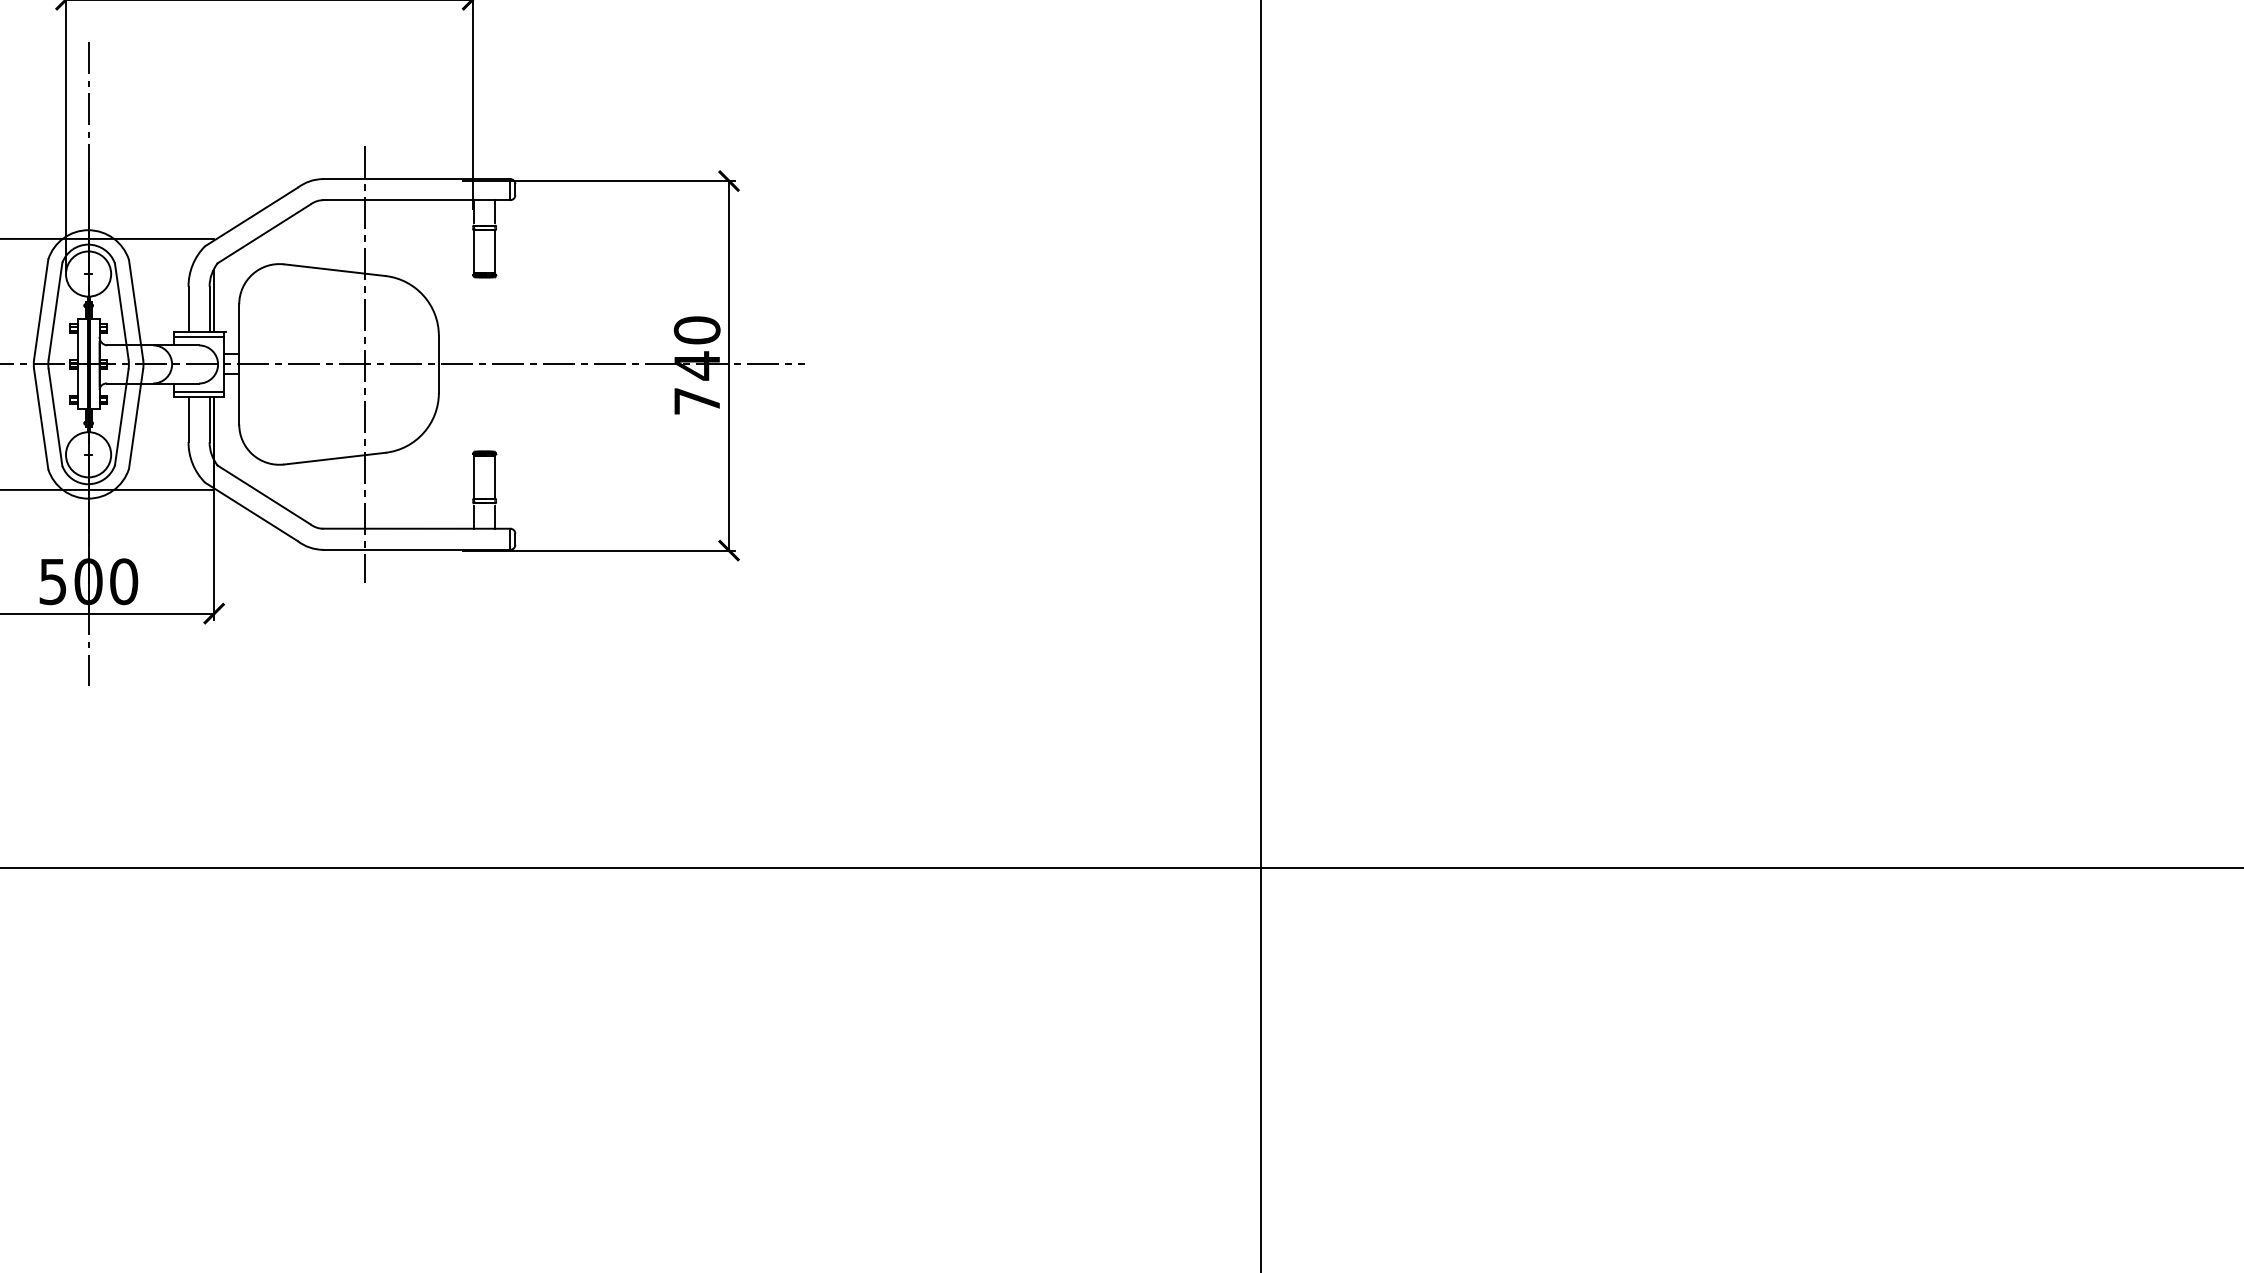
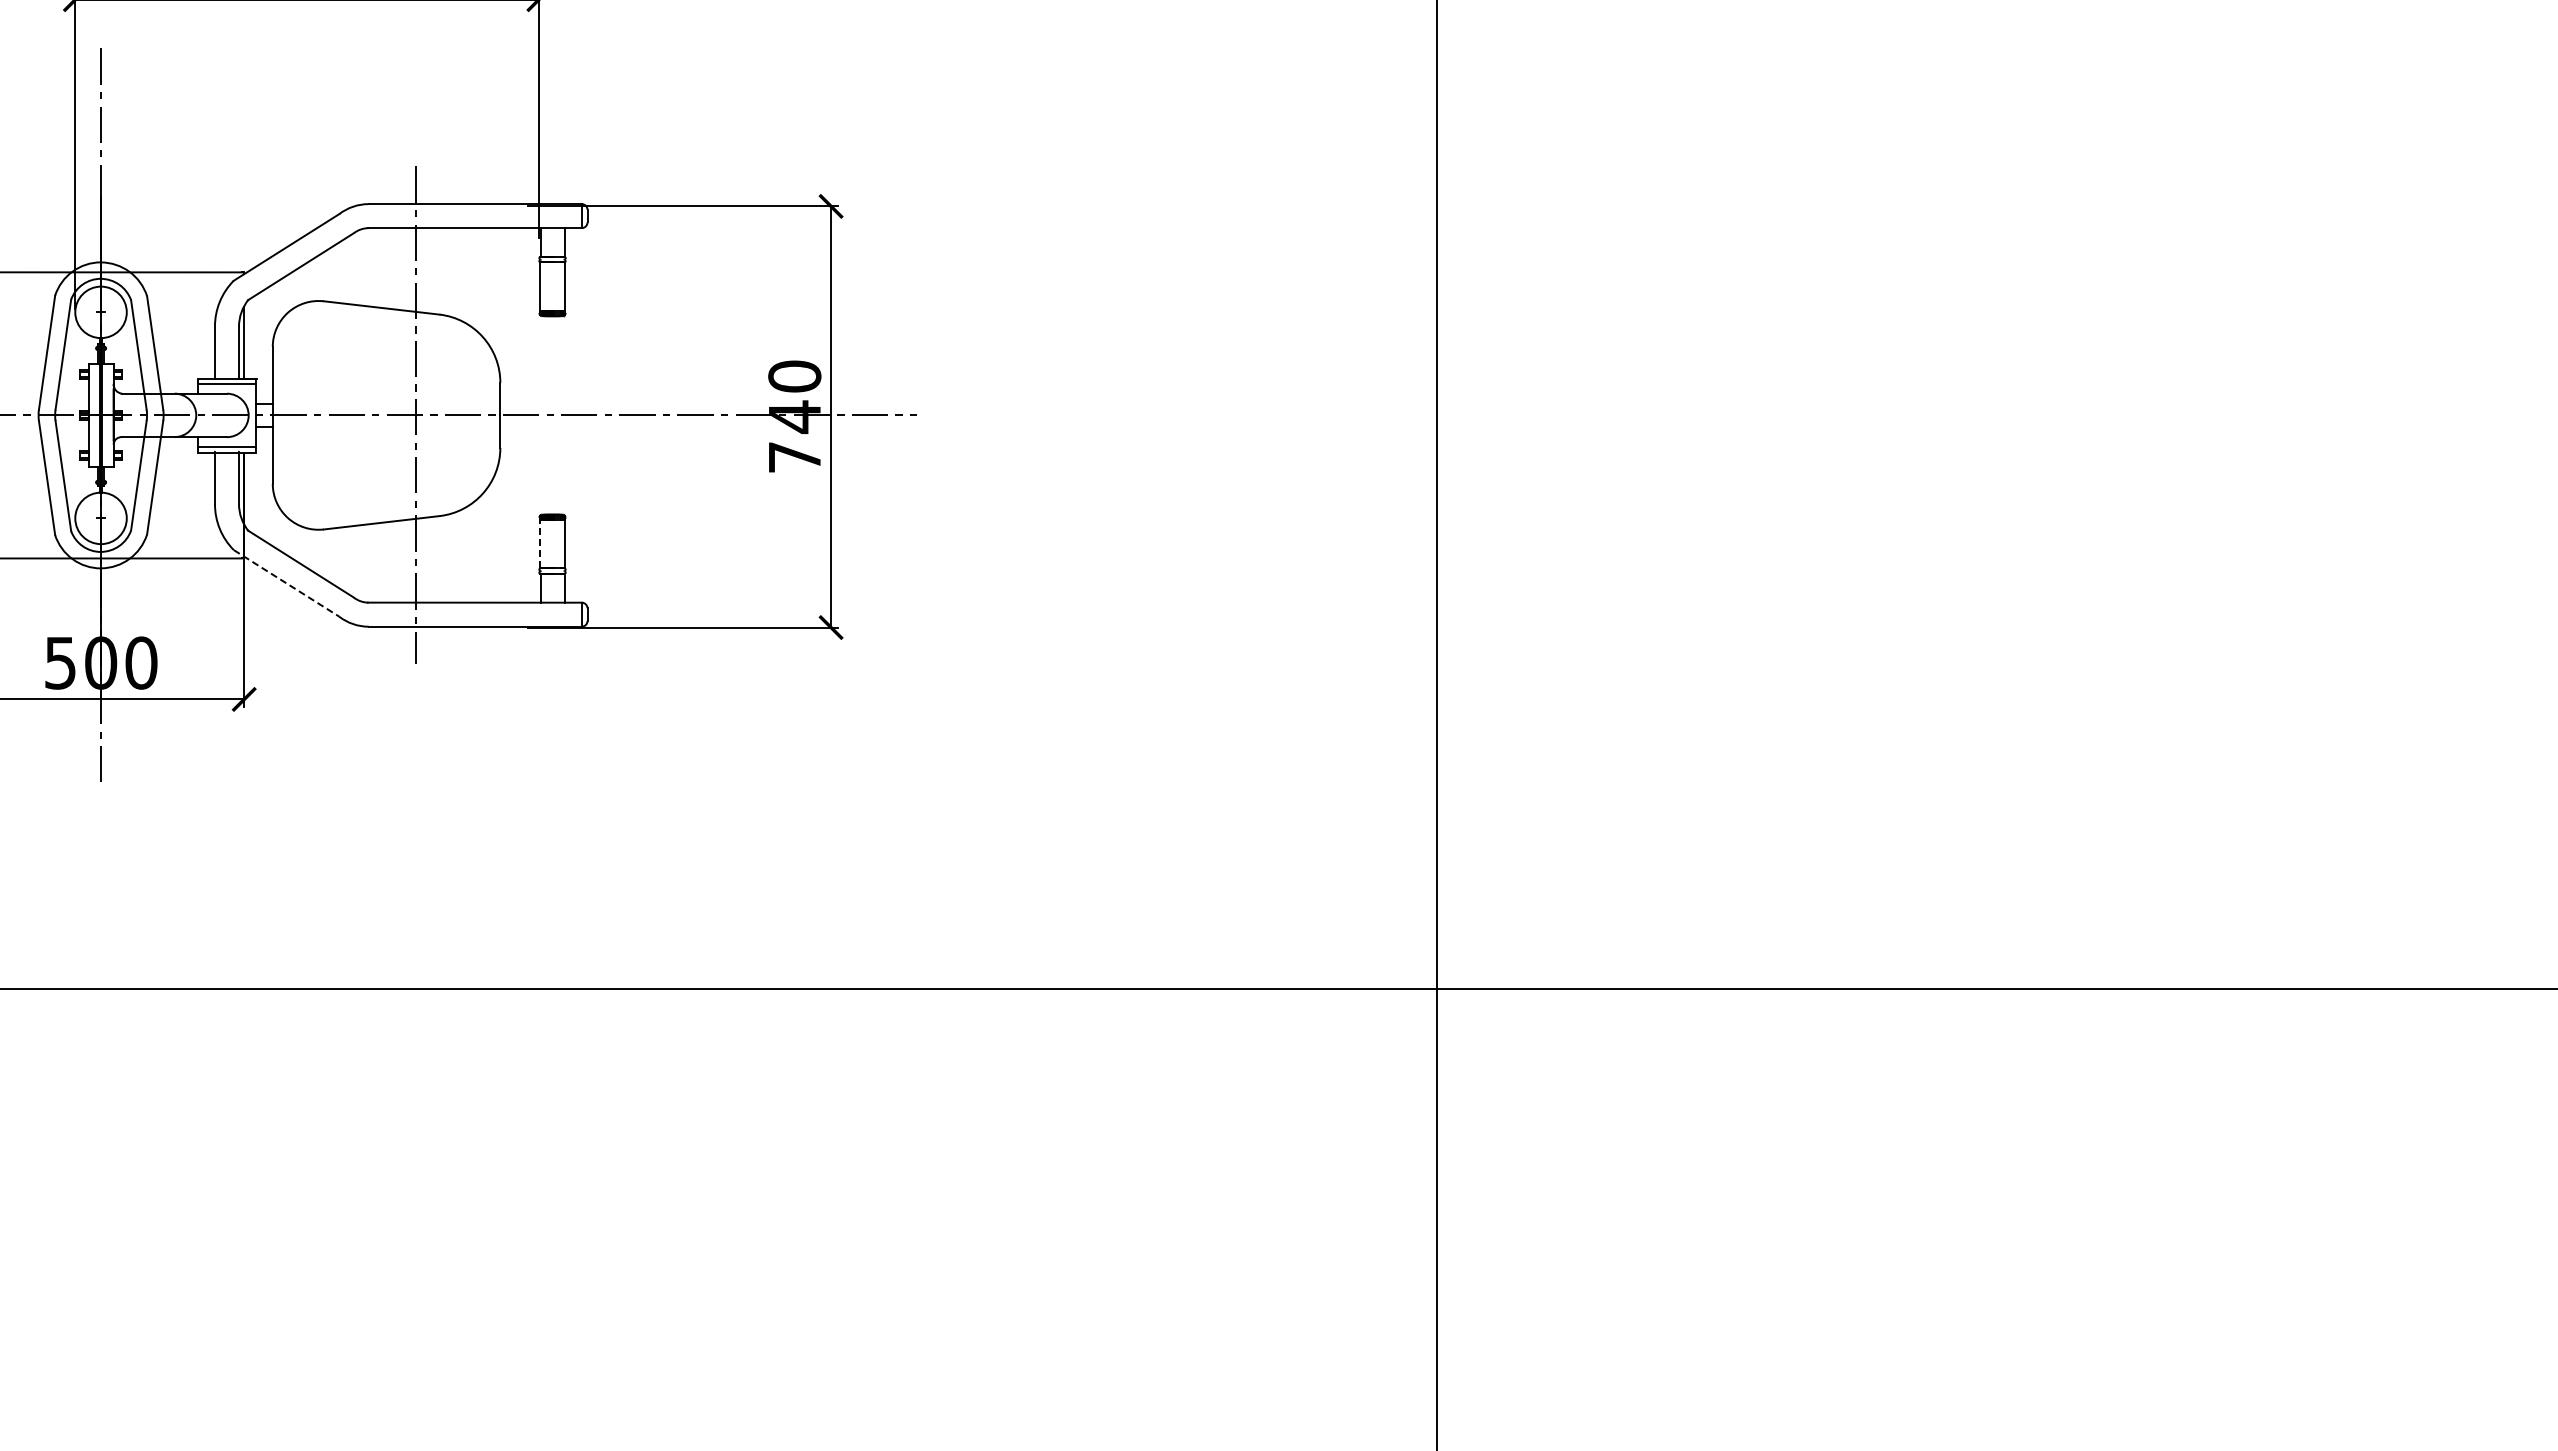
line: (474, 476) -> (540, 543), solid -> dashed
line: (252, 511) -> (287, 583), solid -> dashed

